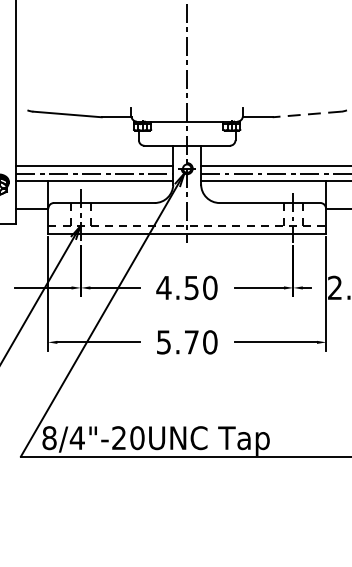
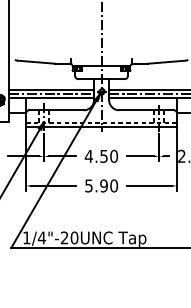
line: (306, 114) -> (166, 62), dashed -> solid
text: (190, 341) -> (103, 185), 5.70 -> 5.90
text: (48, 437) -> (26, 237), 8/4"-20UNC -> 1/4"-20UNC

